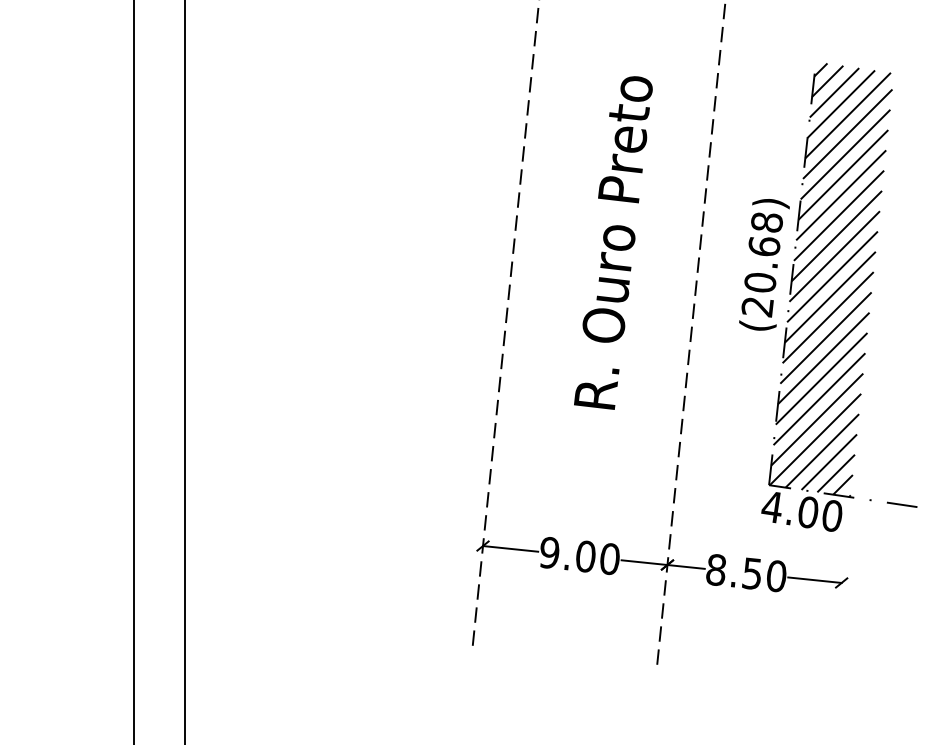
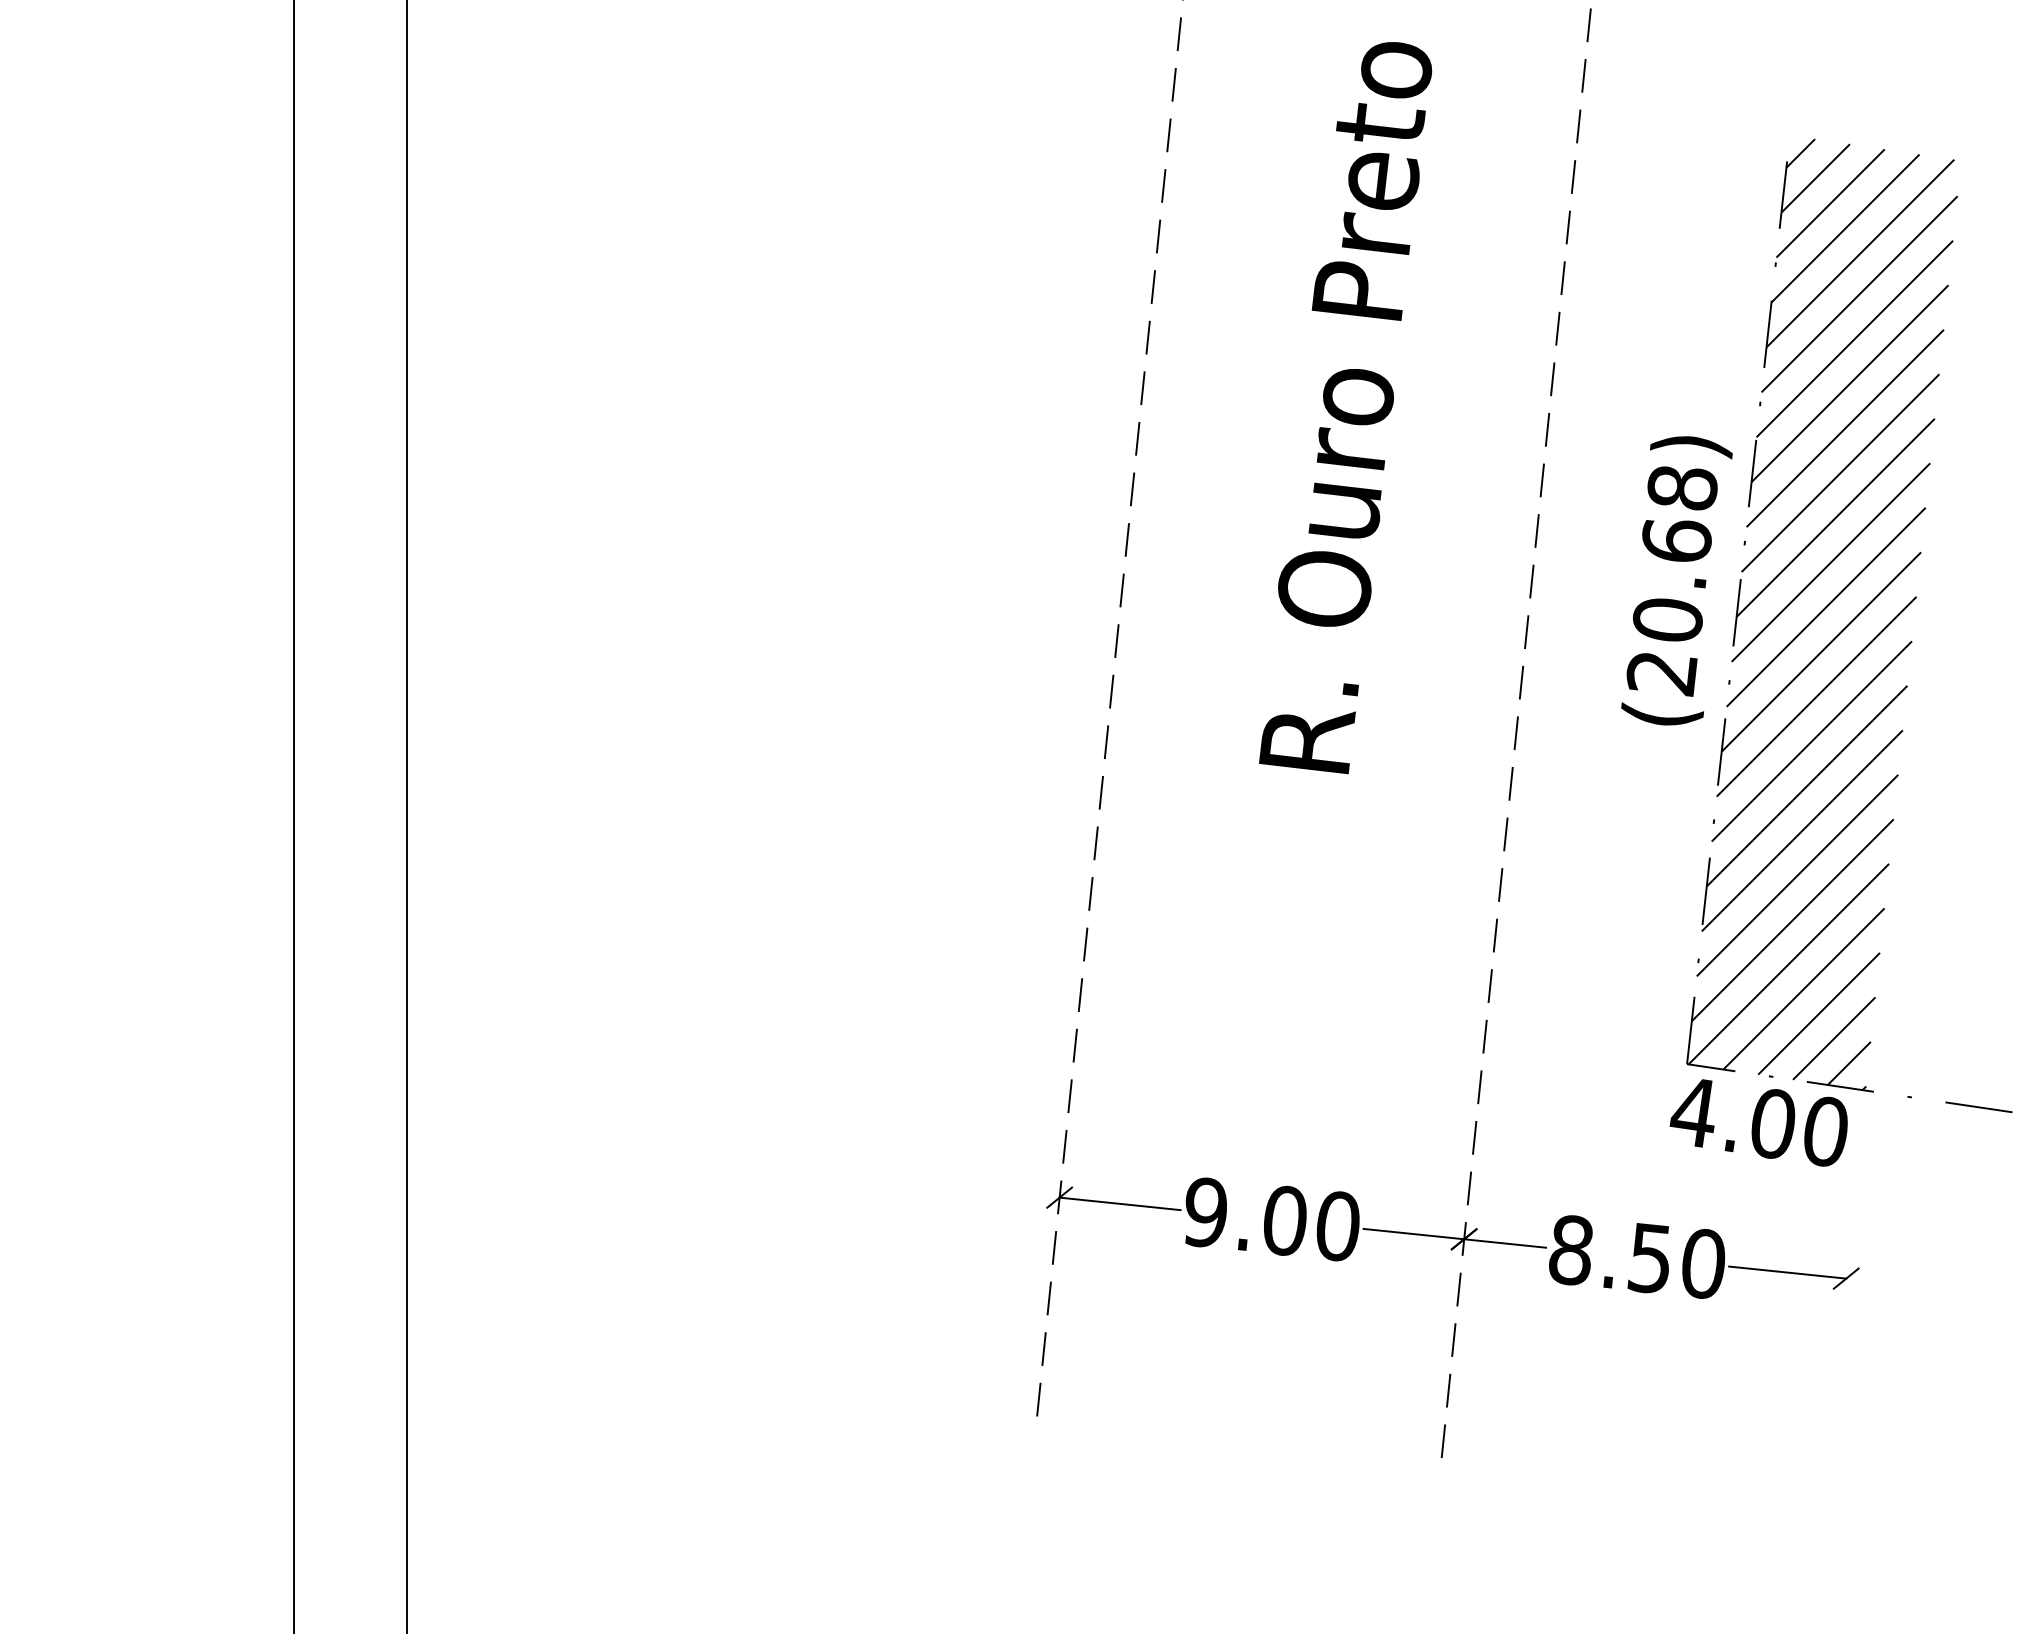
text: (613, 242) -> (1345, 406), moved

